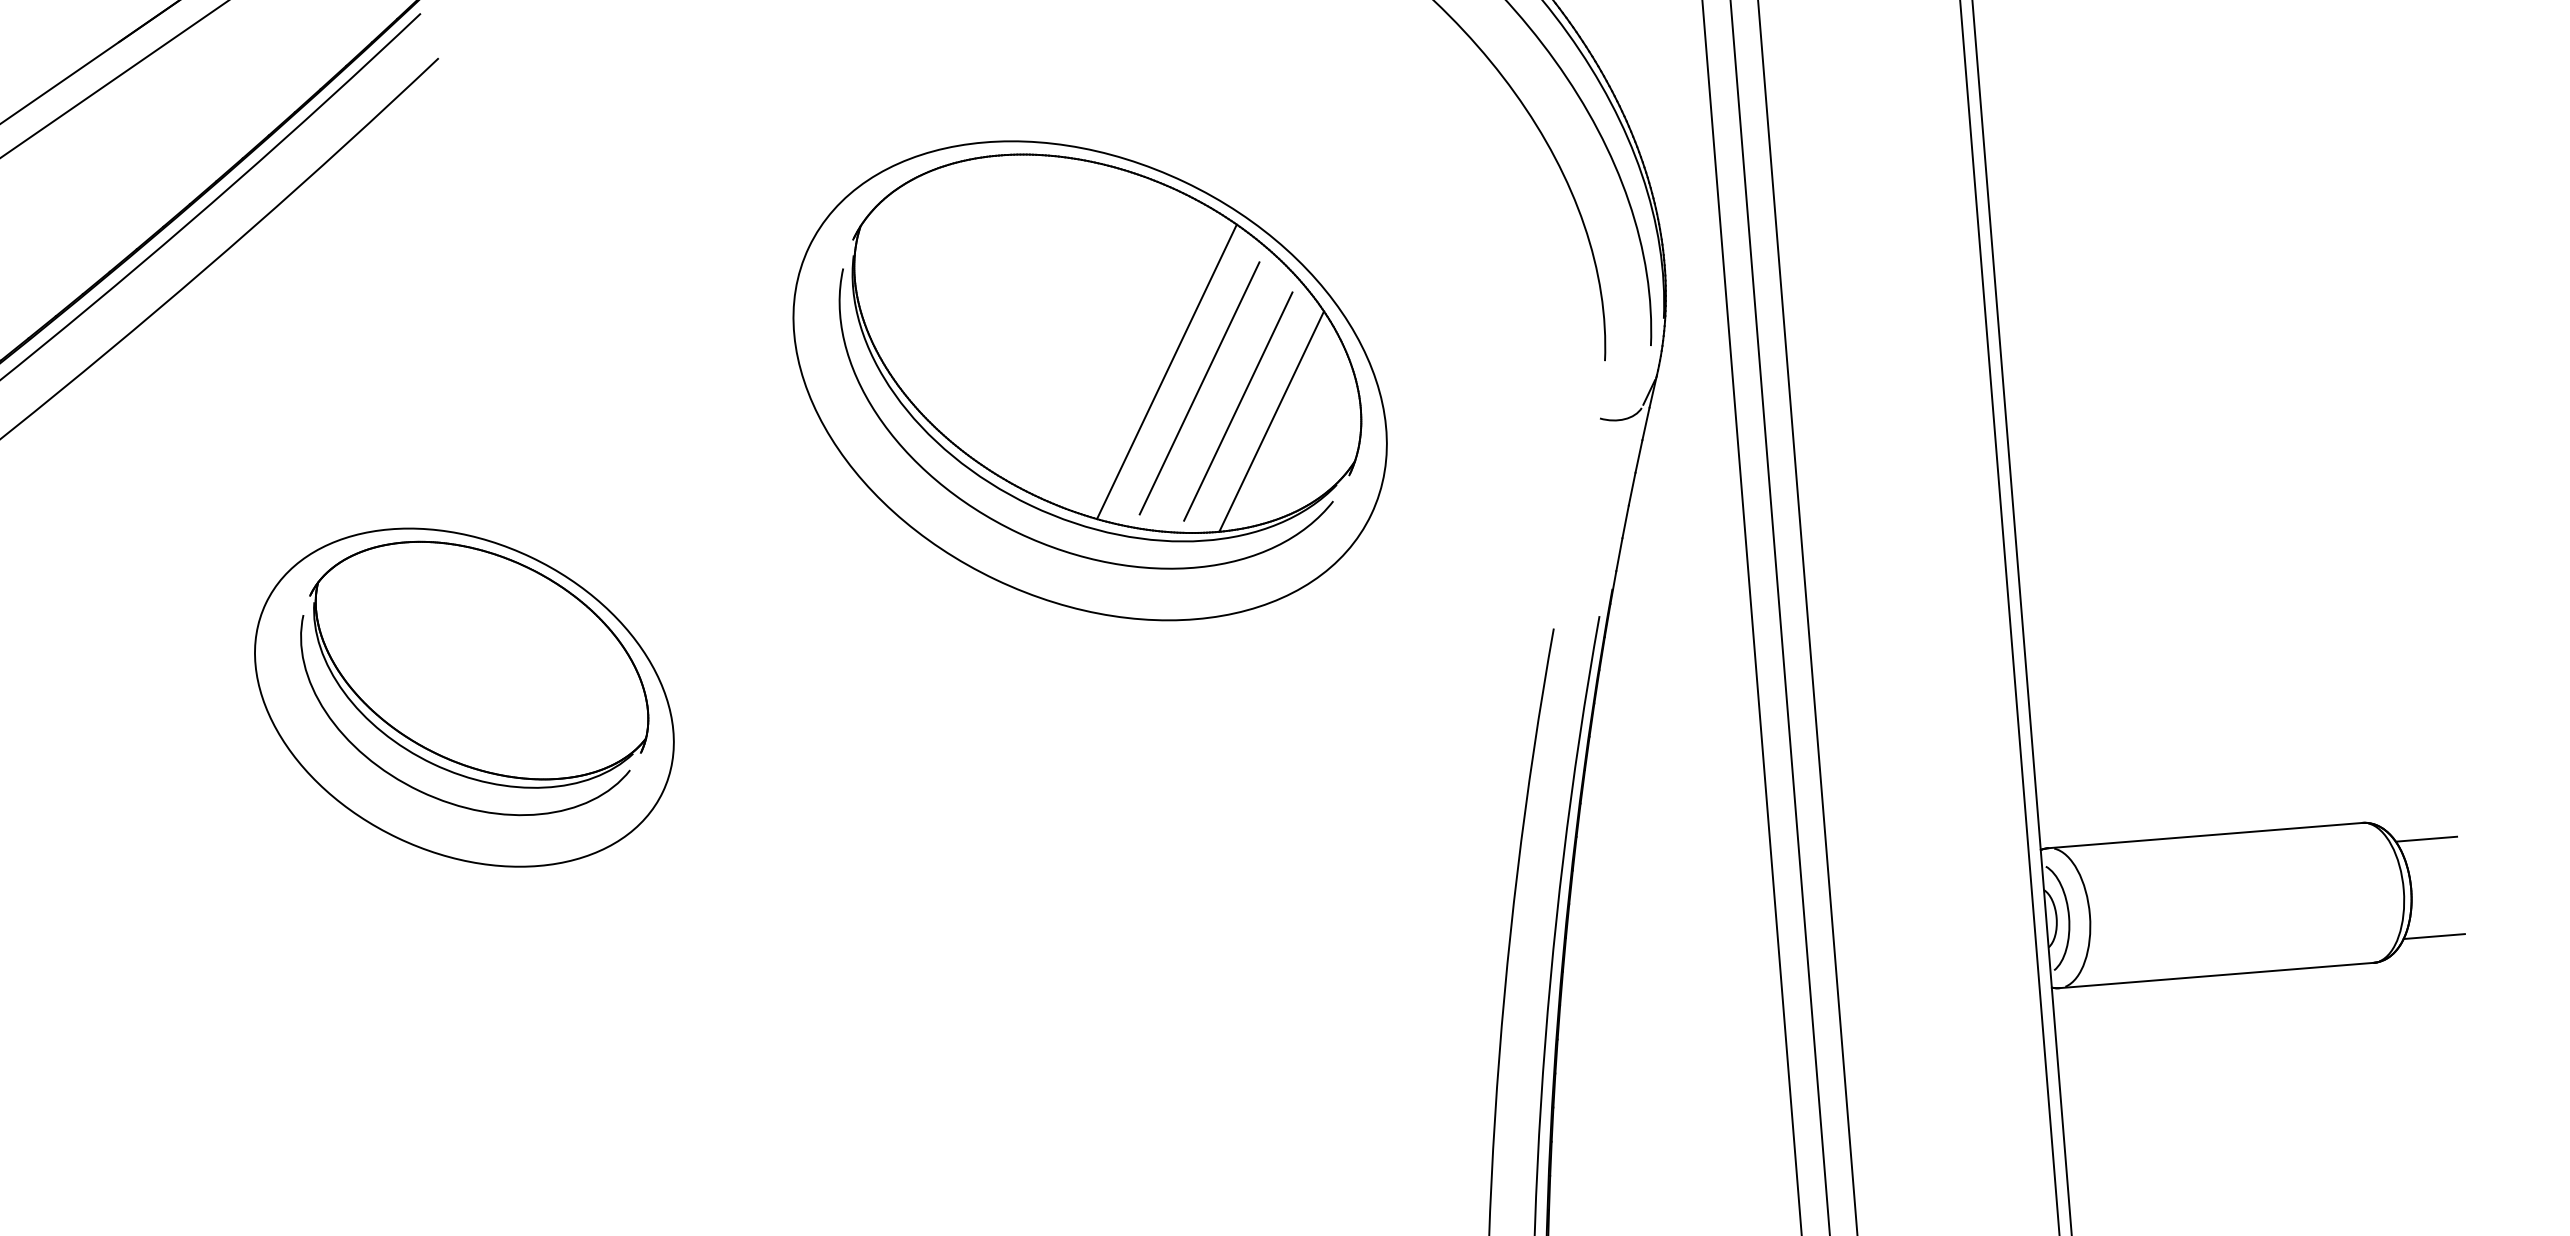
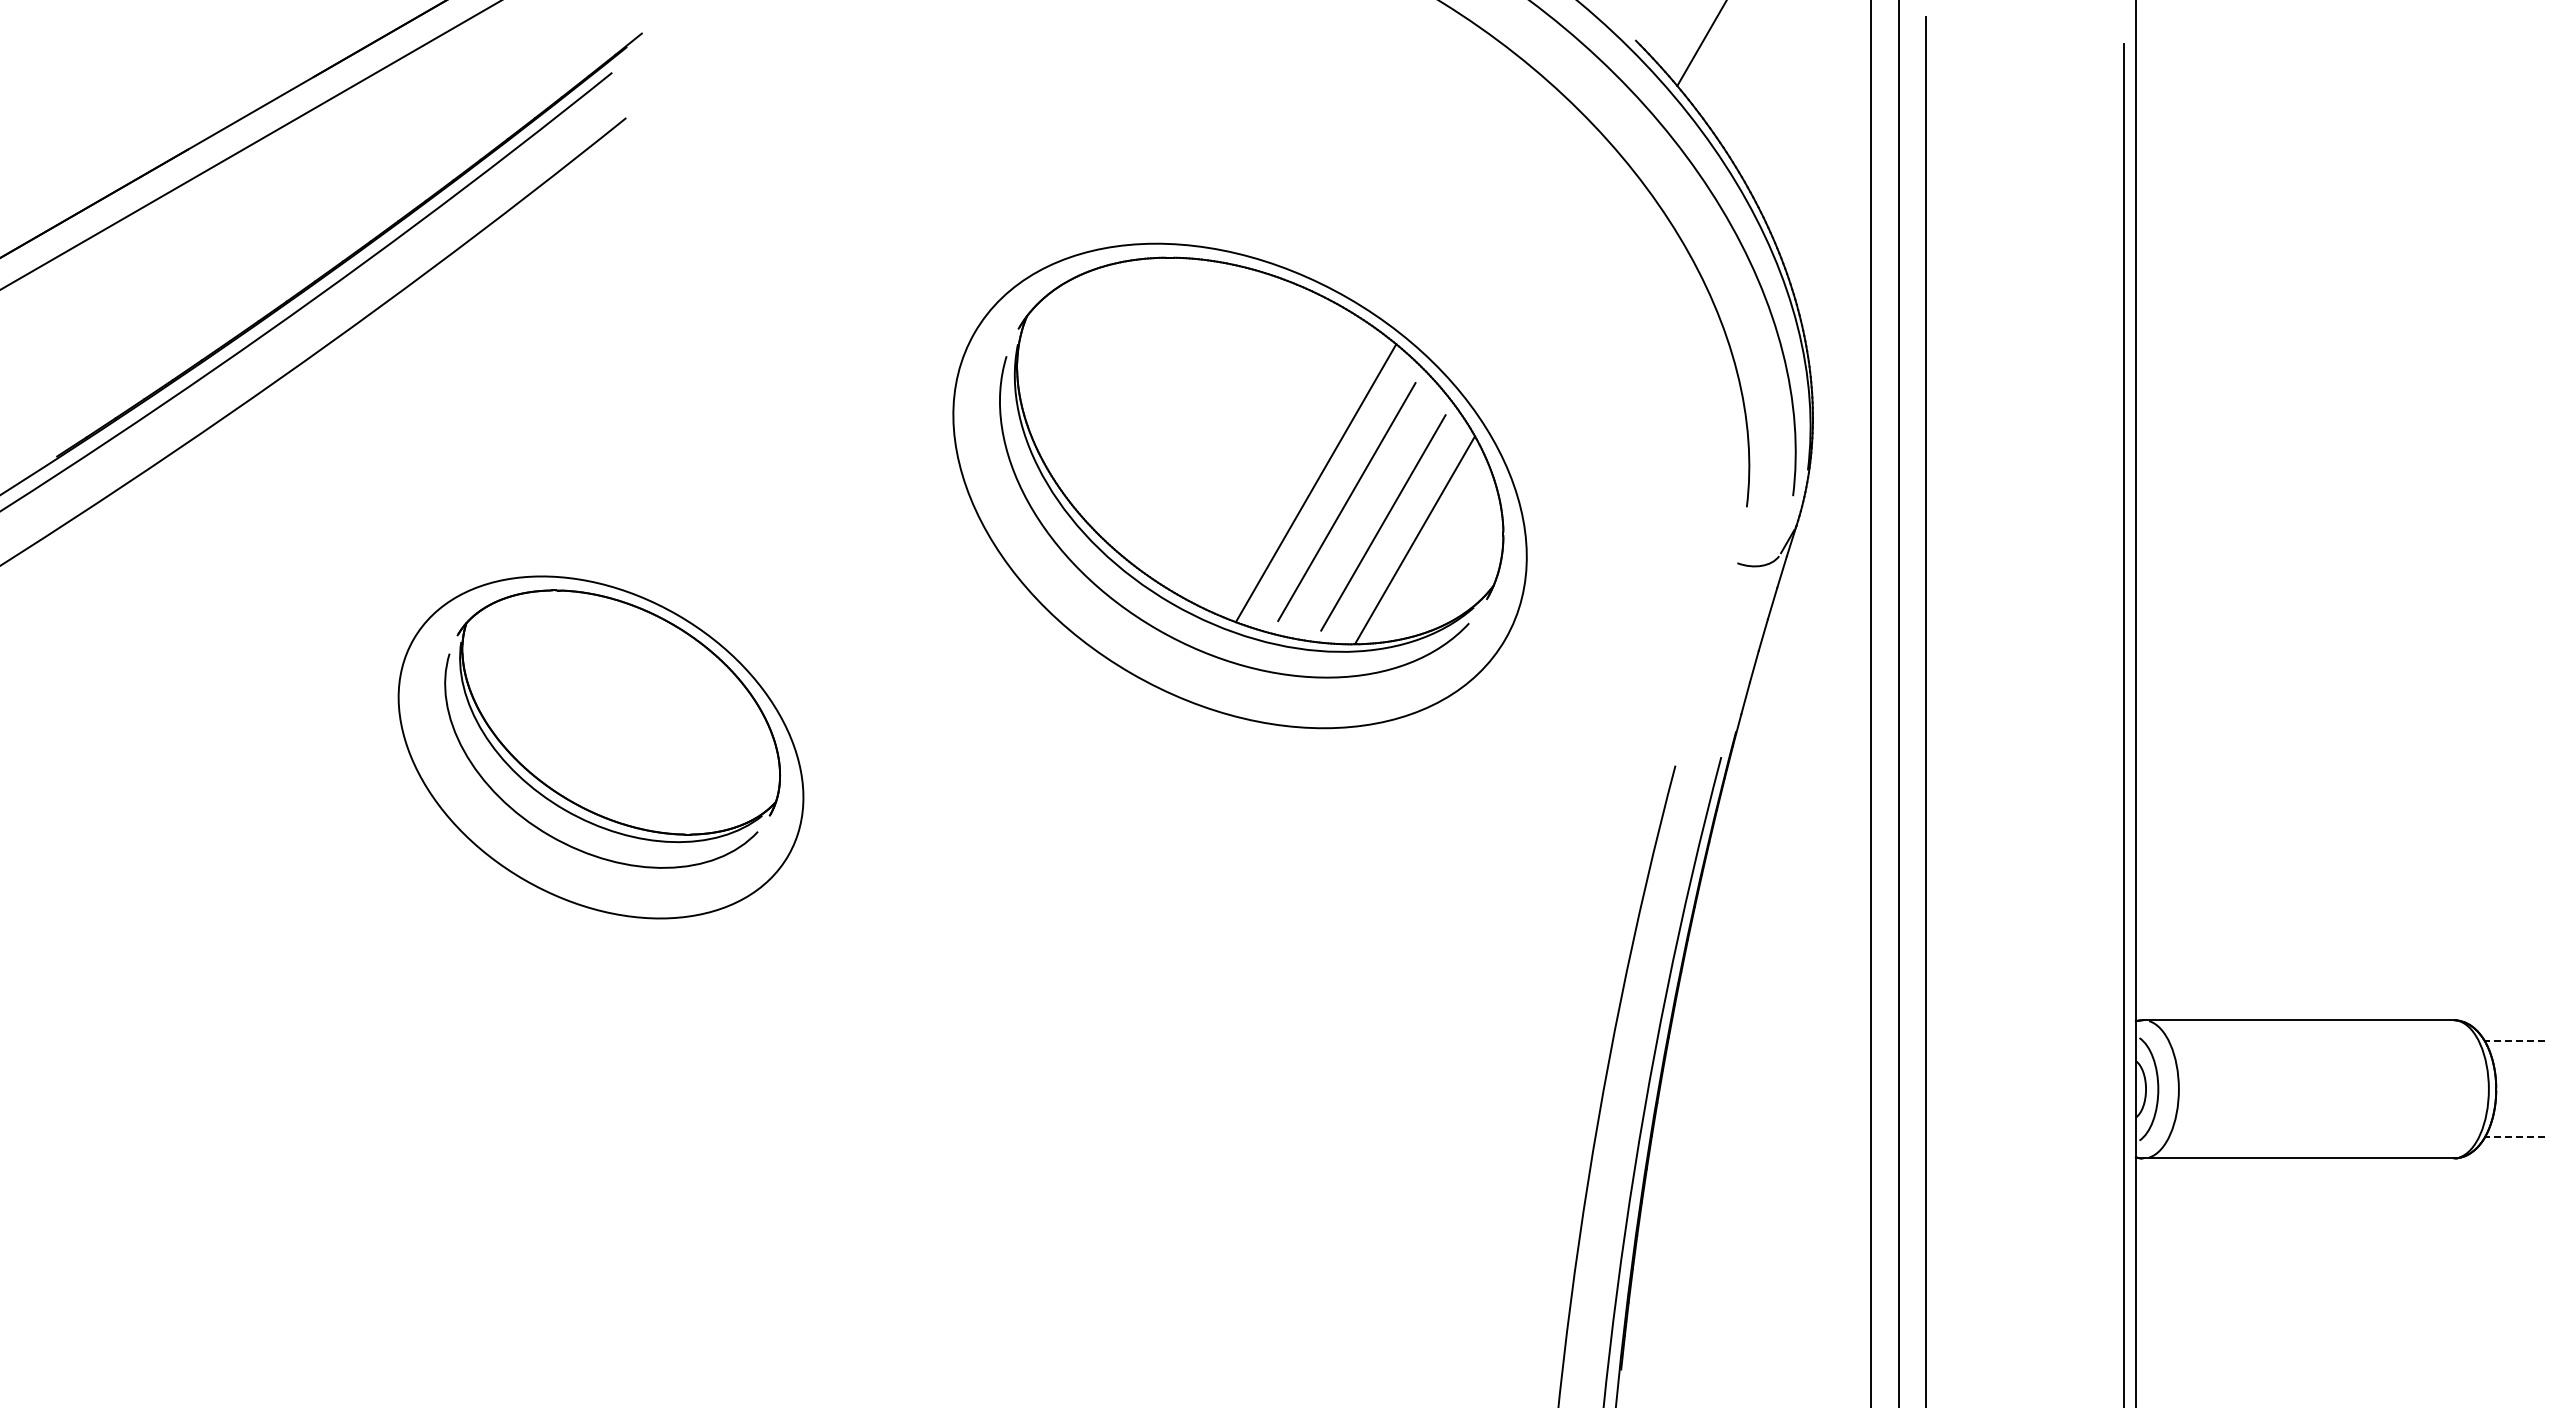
line: (2425, 839) -> (2514, 1041), solid -> dashed
line: (2433, 936) -> (2514, 1137), solid -> dashed

